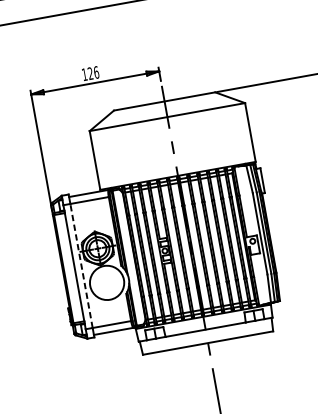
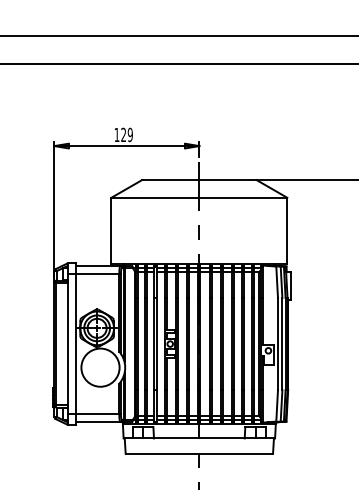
text: (95, 72) -> (129, 134), 126 -> 129
line: (81, 265) -> (75, 343), dashed -> solid

